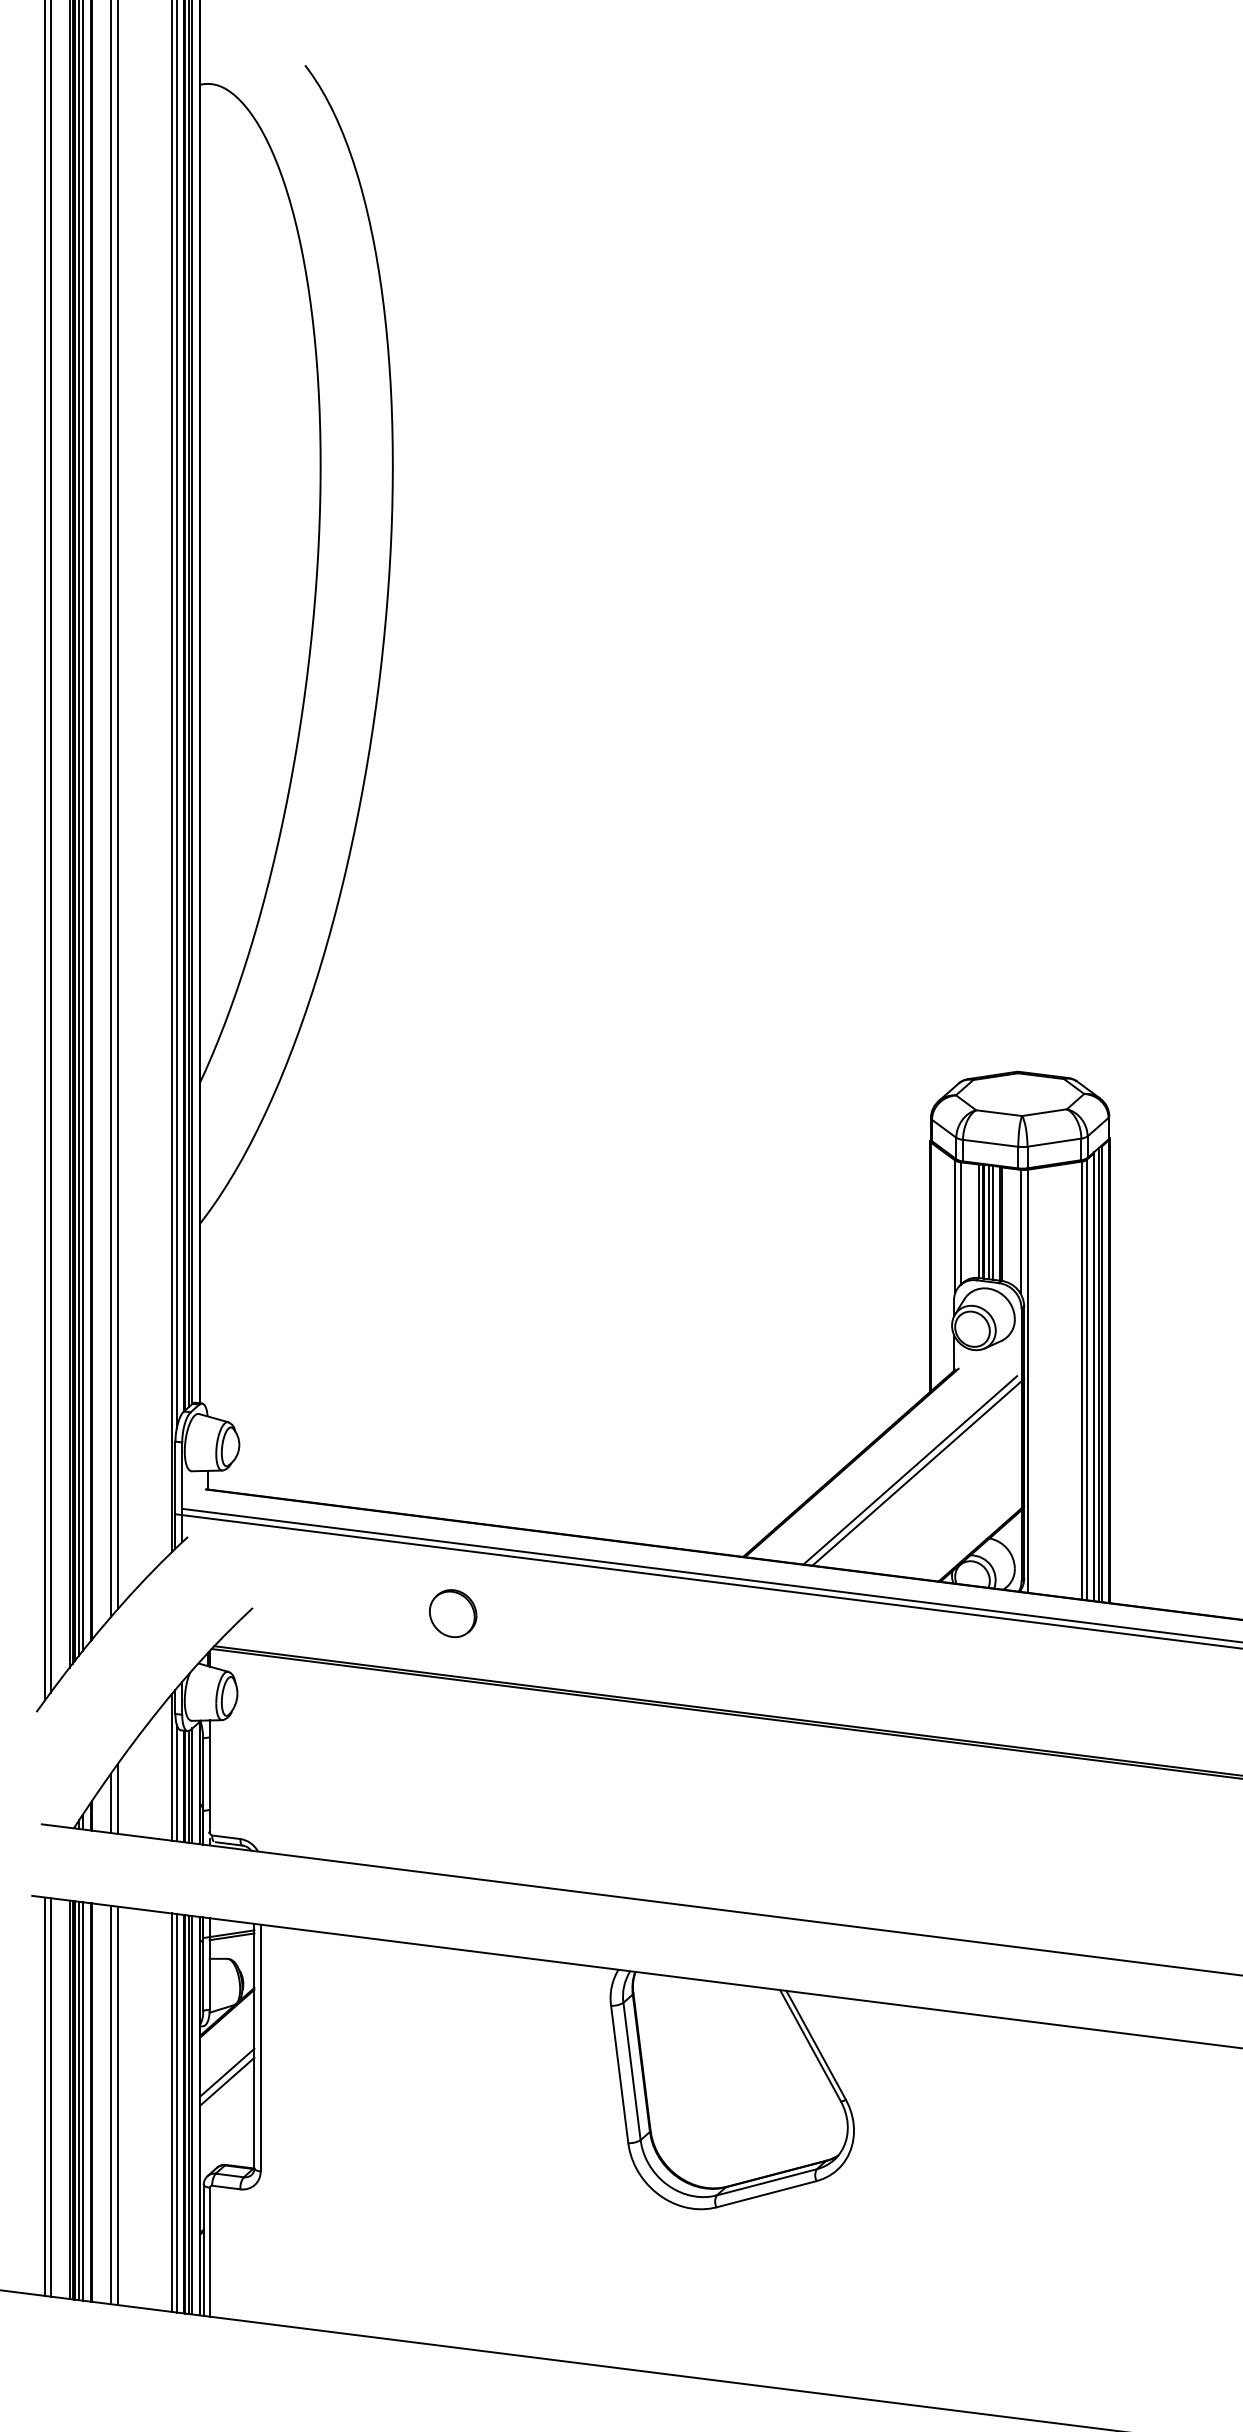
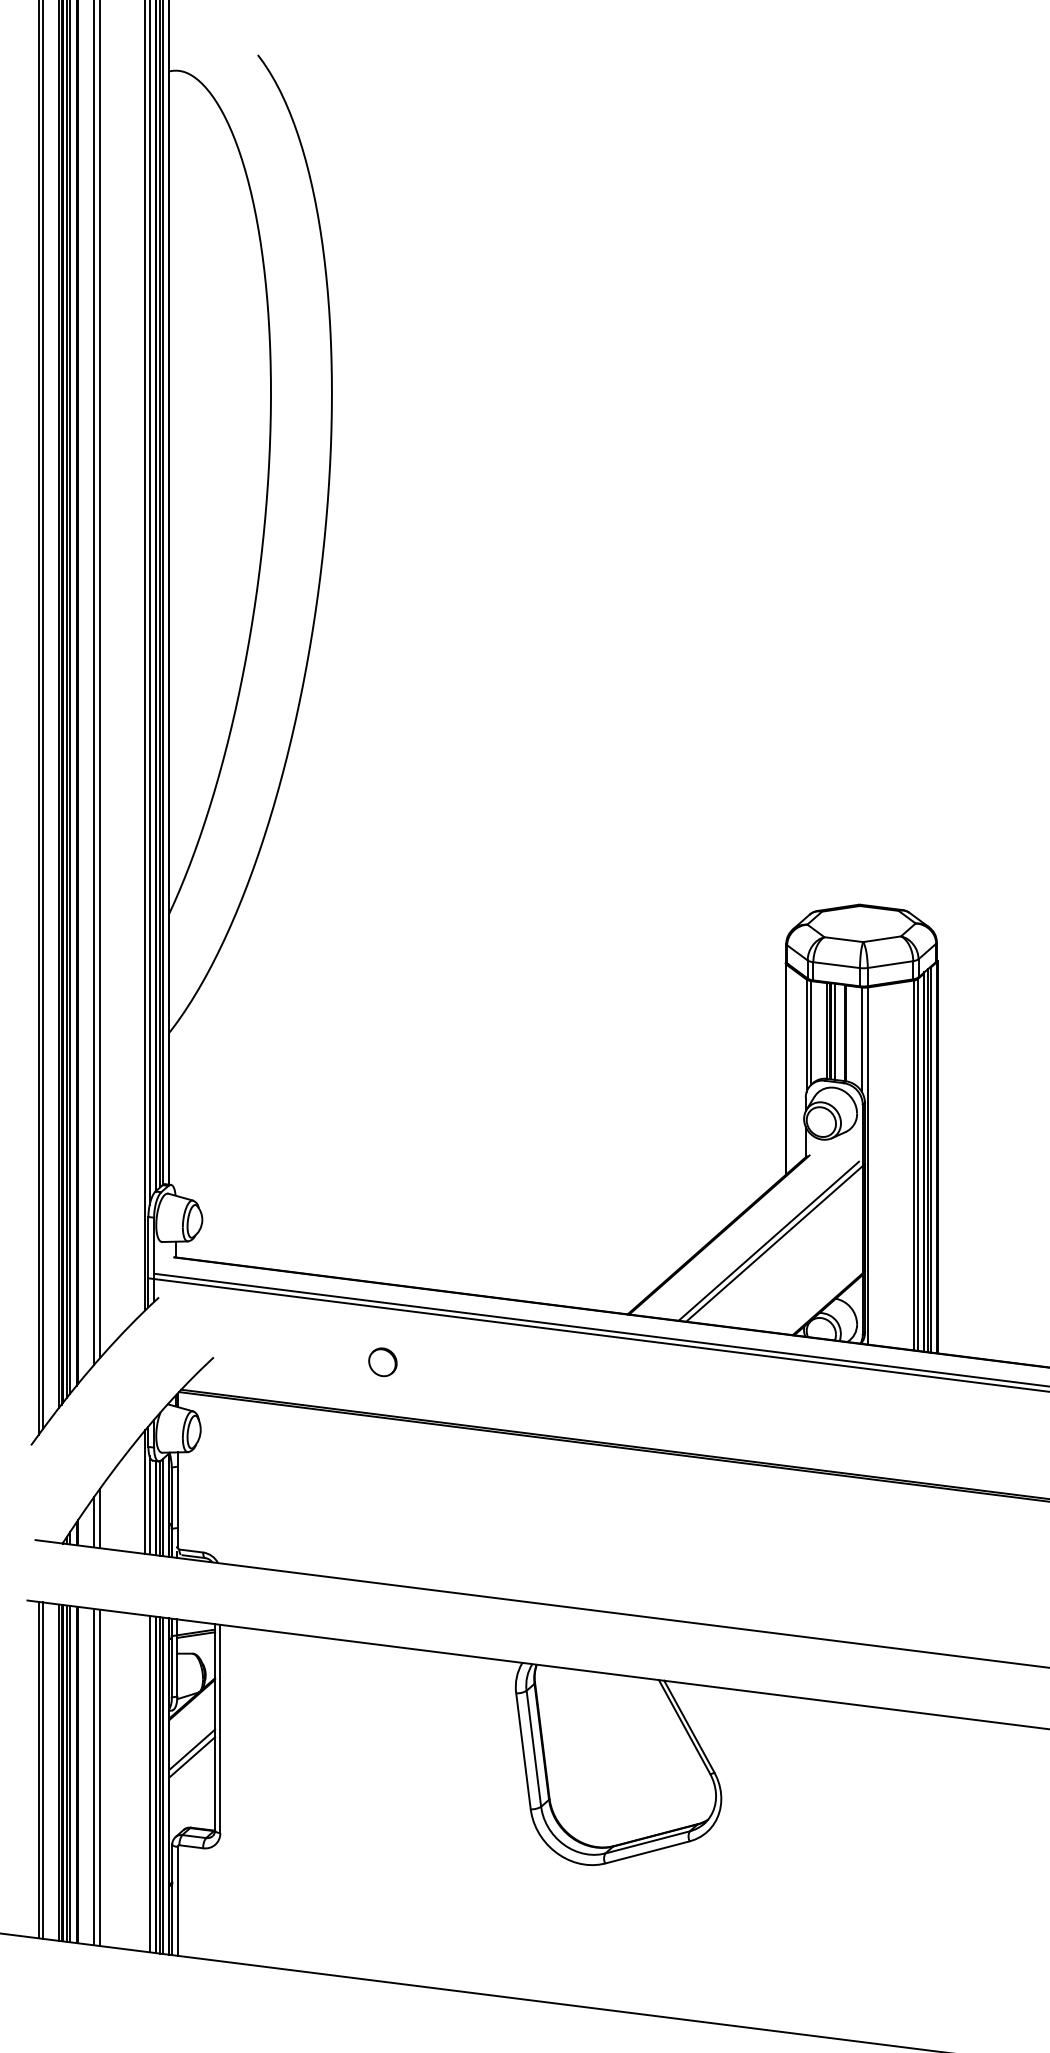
line: (992, 1222) -> (838, 1031), removed
part: (453, 1613) -> (383, 1362), size x0.7
line: (171, 2112) -> (145, 1783), removed

